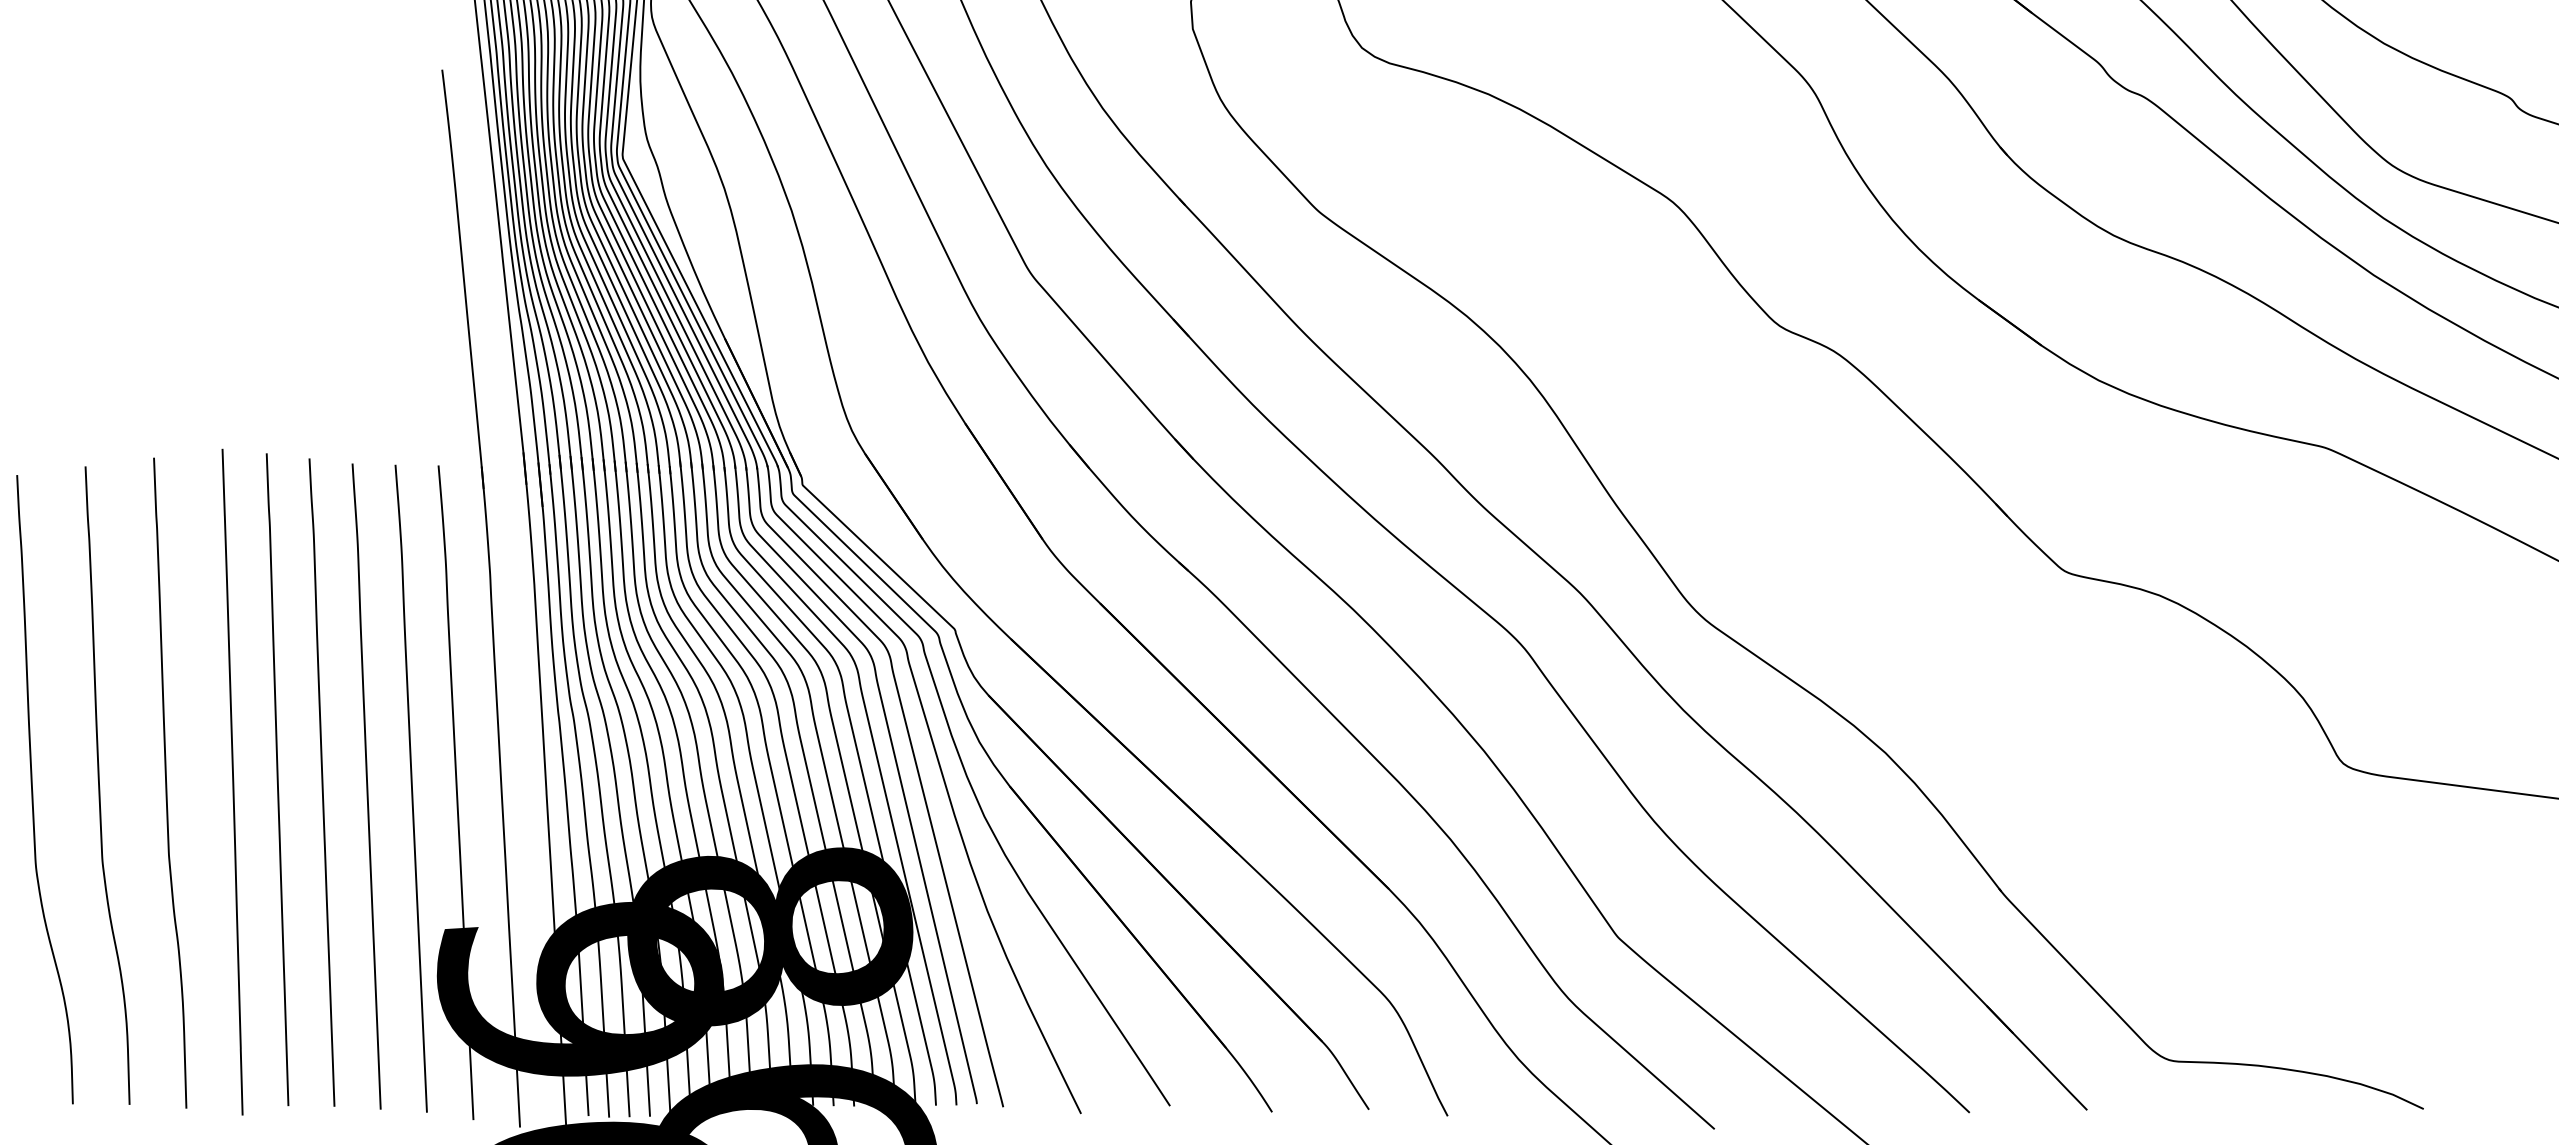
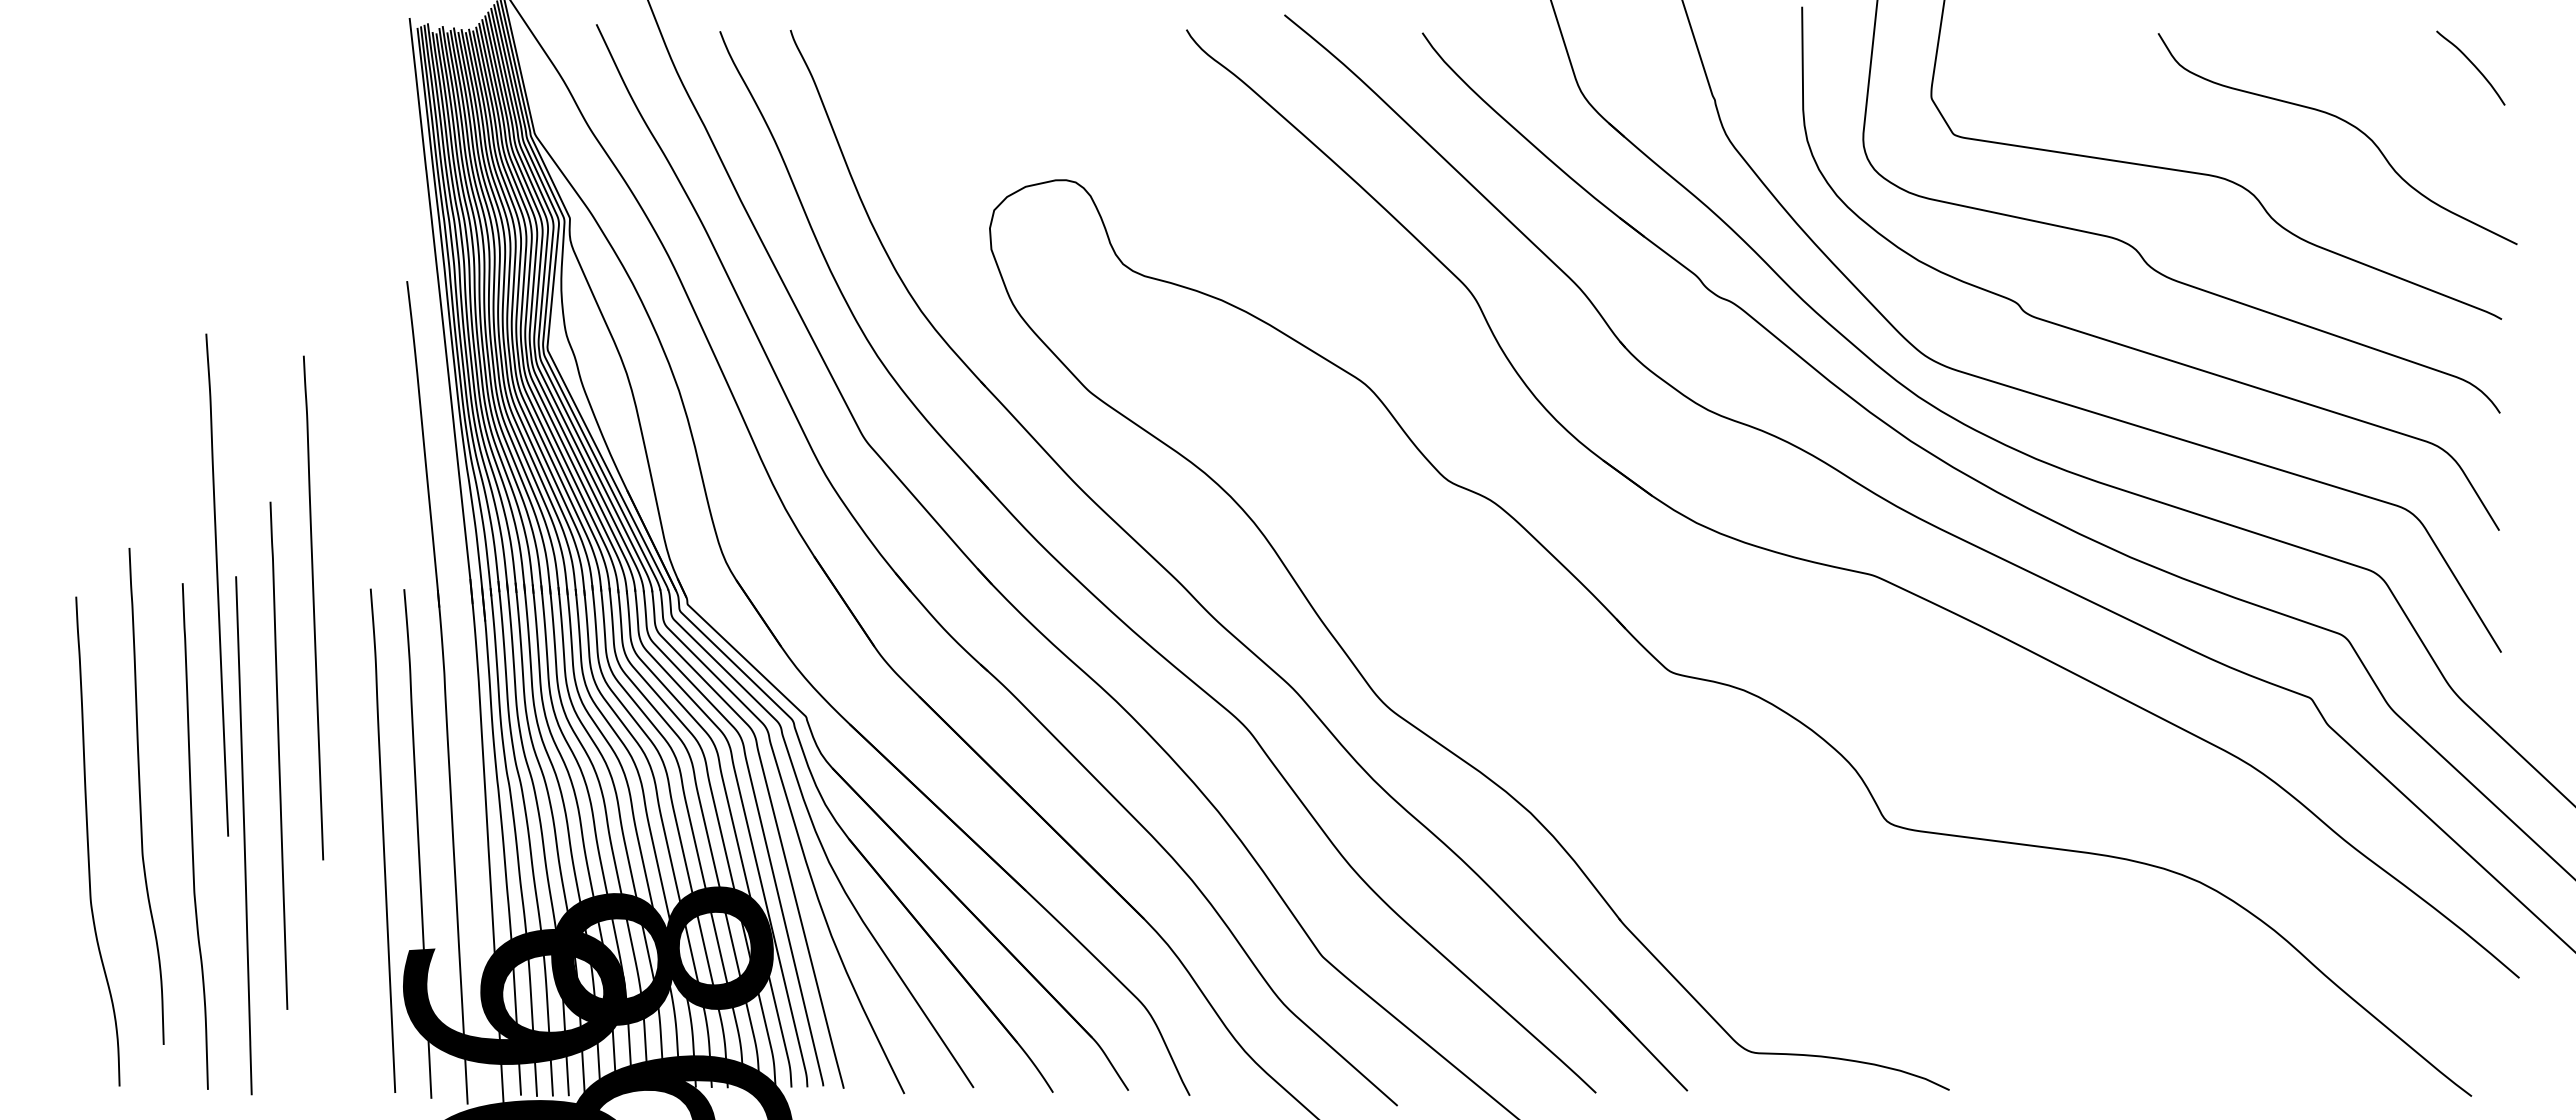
line: (277, 779) -> (278, 755), moved
curve: (321, 781) -> (313, 607), moved
curve: (99, 785) -> (140, 796), moved
curve: (366, 785) -> (217, 584), moved

